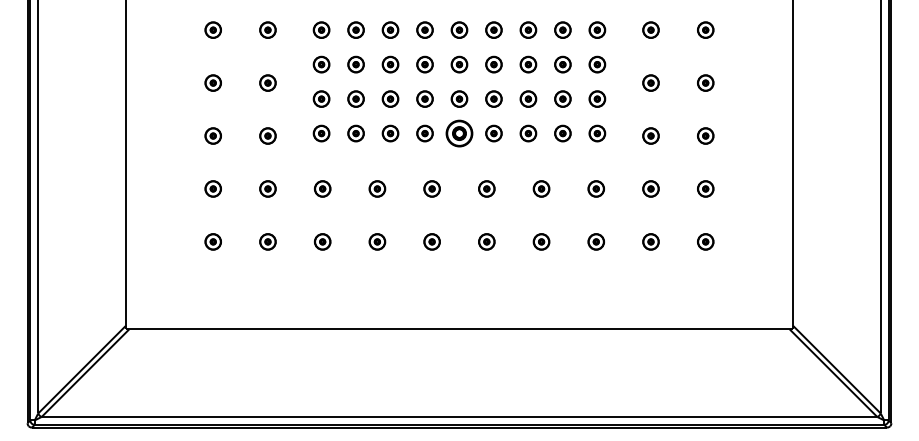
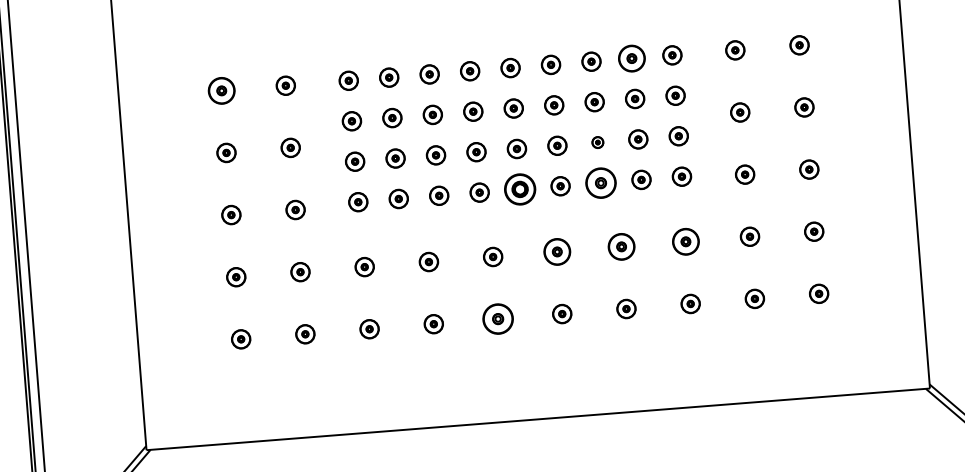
part: (212, 29) -> (220, 90), size x1.4
part: (562, 29) -> (631, 57), size x1.4
part: (528, 98) -> (597, 141), size x0.6
part: (528, 133) -> (601, 182), size x1.6
part: (486, 188) -> (556, 251), size x1.4
part: (541, 188) -> (621, 246), size x1.4
part: (595, 188) -> (684, 241), size x1.4
part: (431, 241) -> (497, 318), size x1.6

